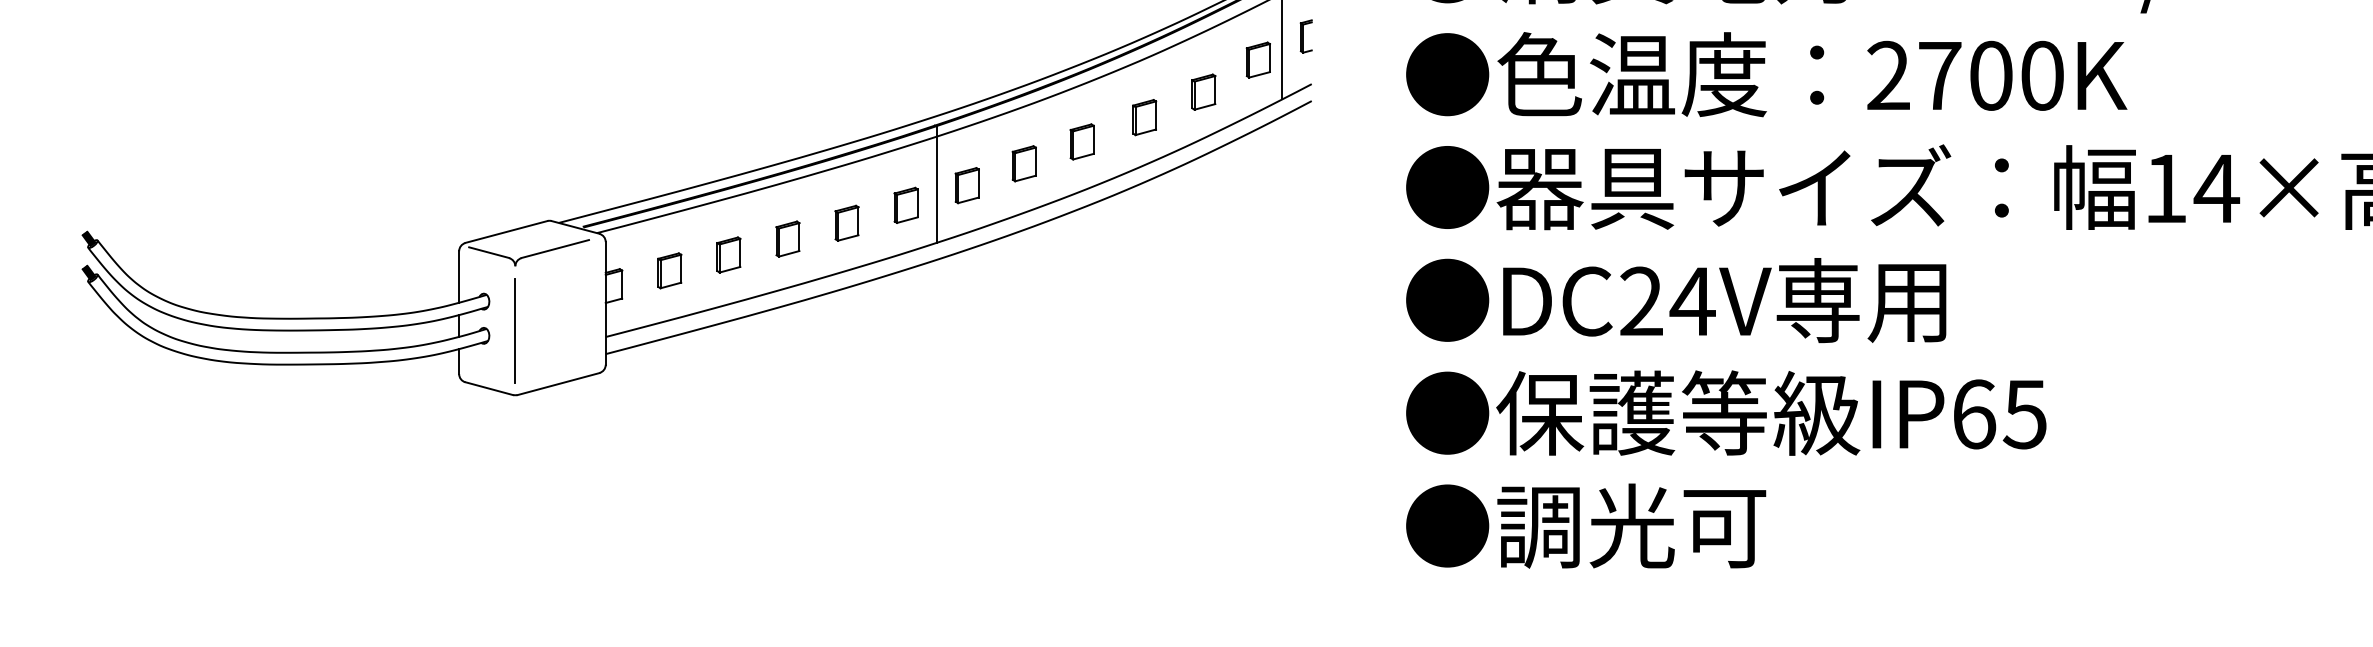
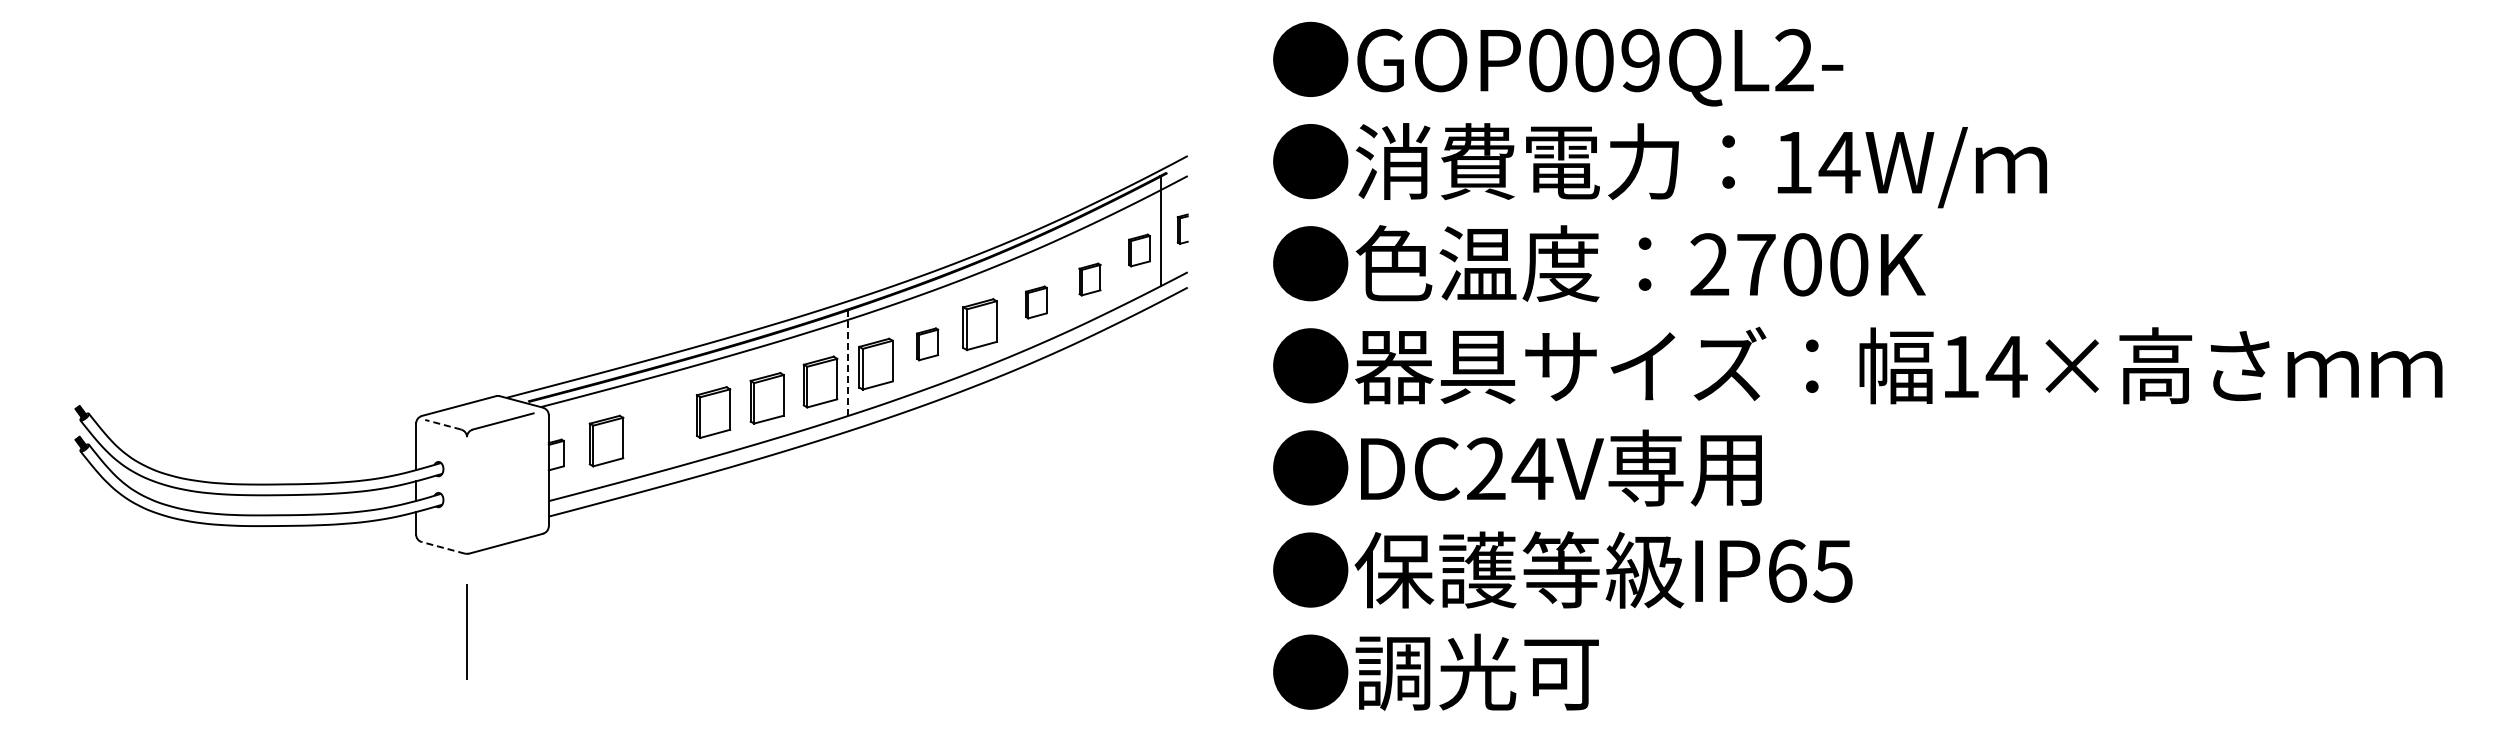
part: (1081, 141) -> (979, 324), size x1.6
line: (936, 184) -> (848, 363), solid -> dashed
part: (966, 184) -> (875, 363), size x1.6
part: (905, 204) -> (820, 381), size x1.6
part: (846, 222) -> (766, 397), size x1.6
part: (787, 239) -> (713, 412), size x1.6
line: (489, 252) -> (443, 424), solid -> dashed
part: (728, 254) -> (659, 426), removed
part: (669, 271) -> (606, 441), size x1.6
line: (514, 330) -> (466, 631), moved
line: (488, 388) -> (442, 547), solid -> dashed

